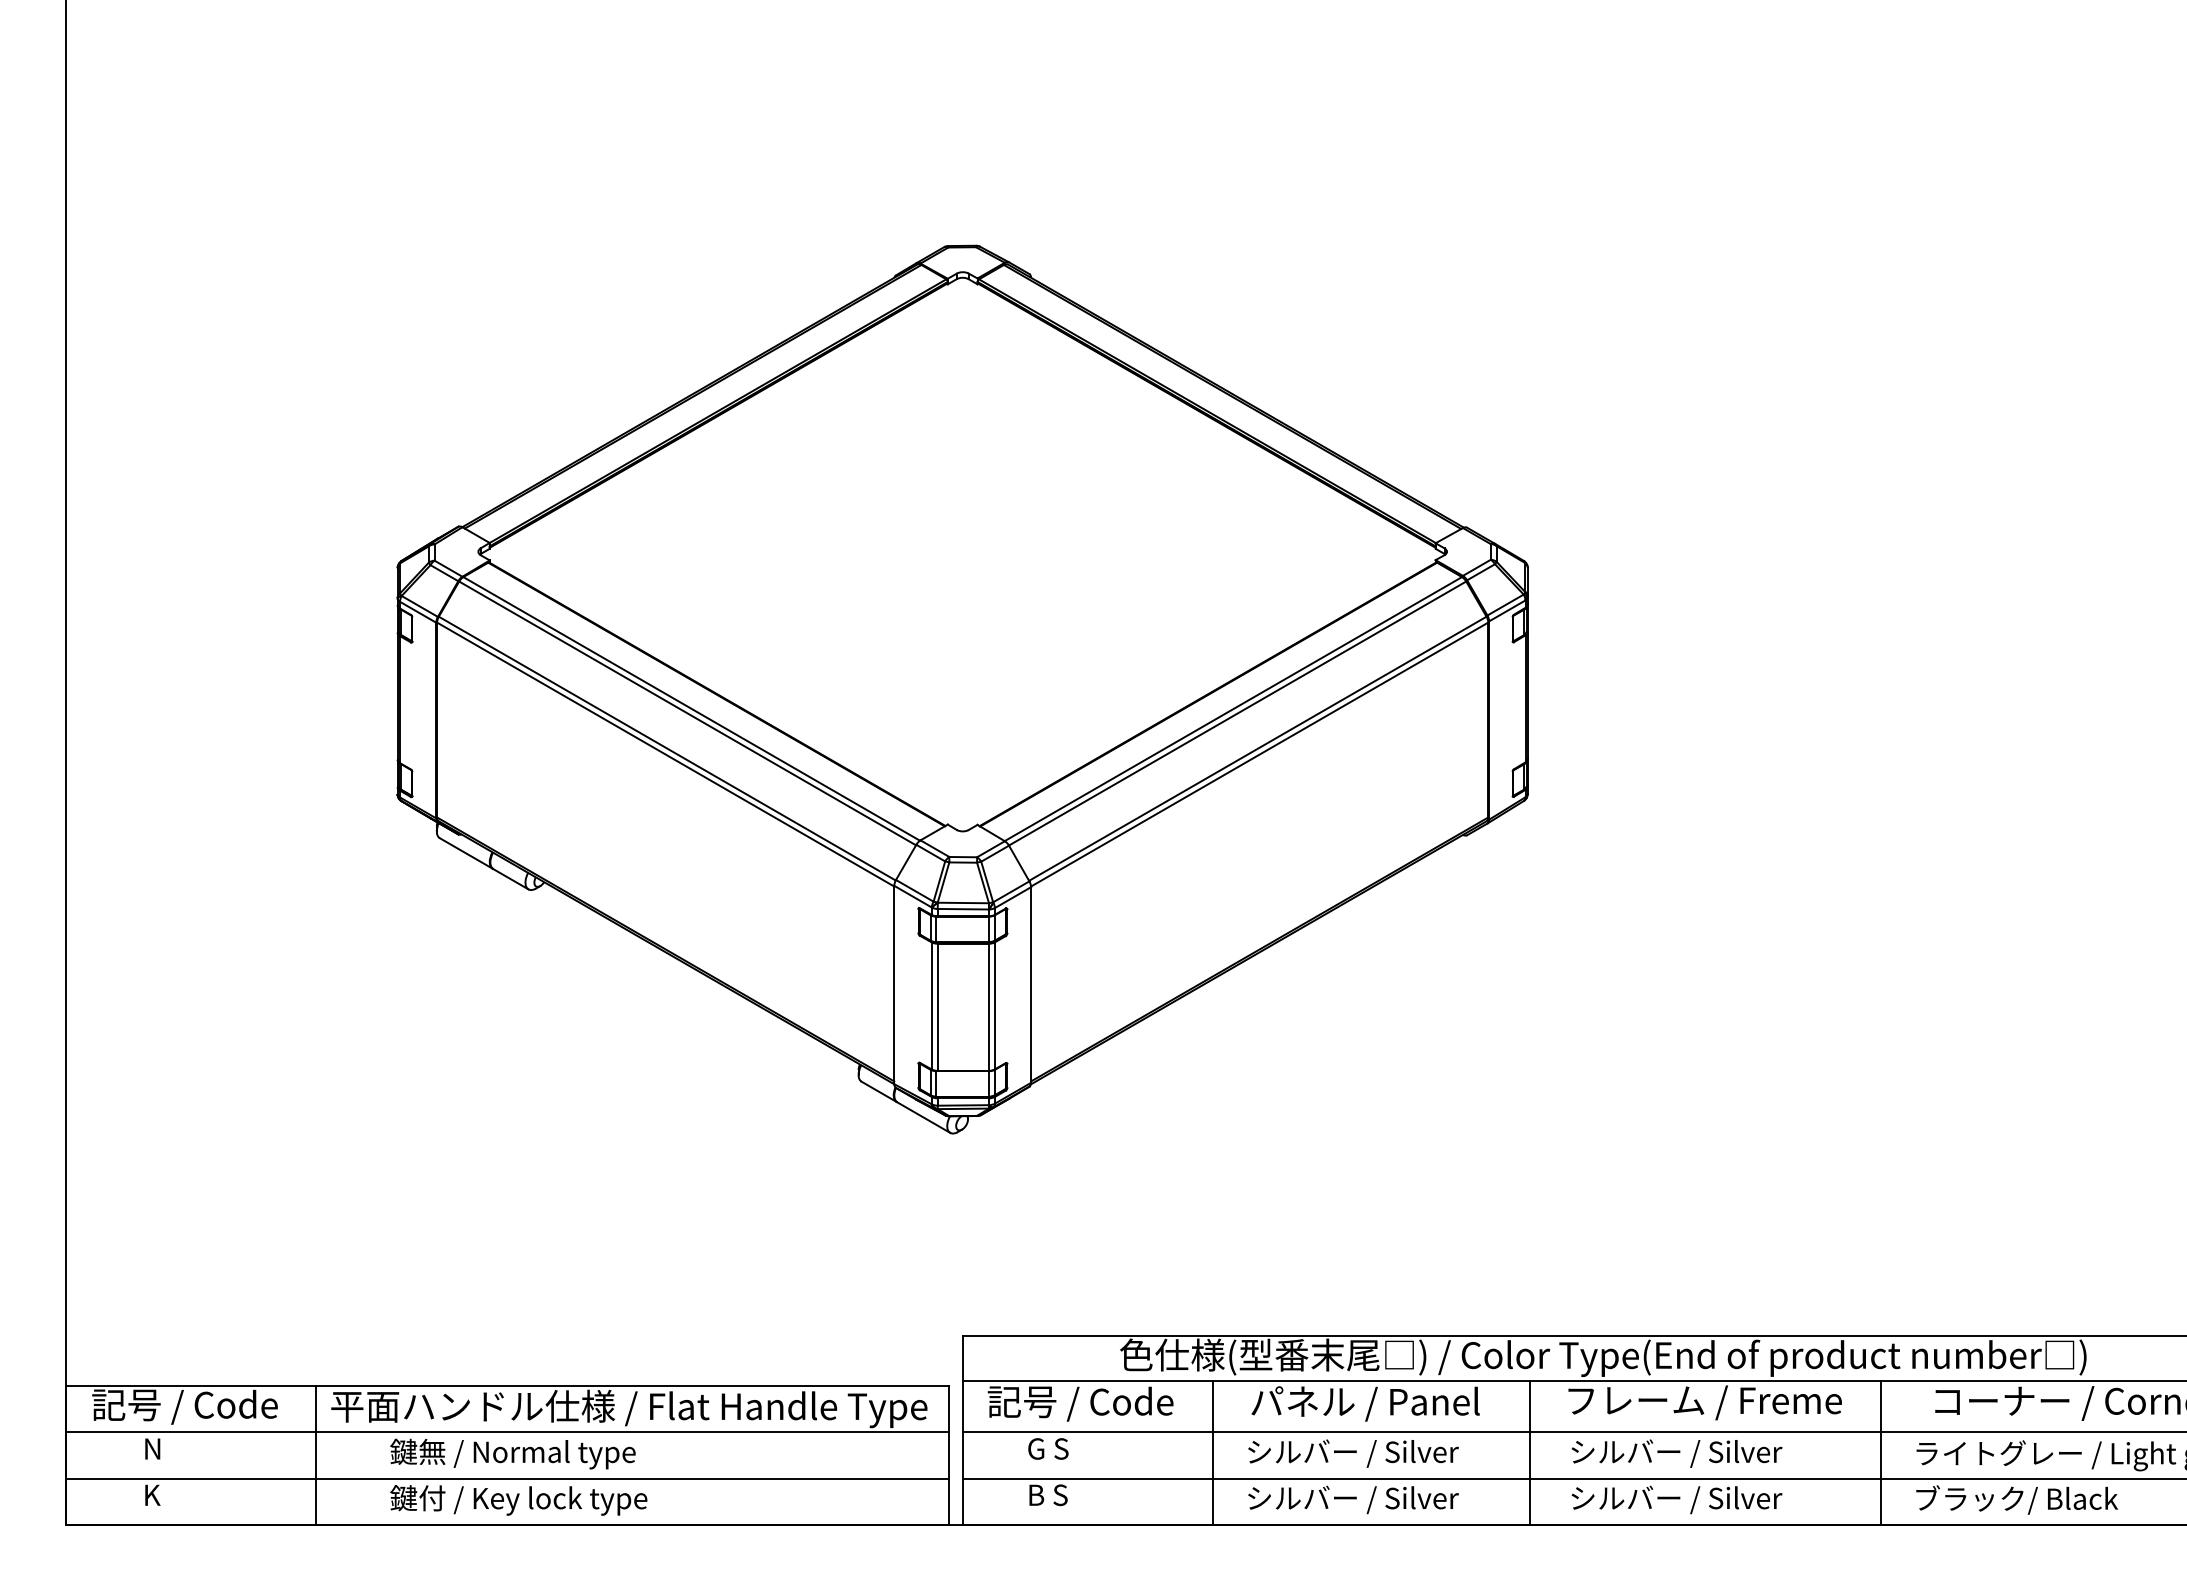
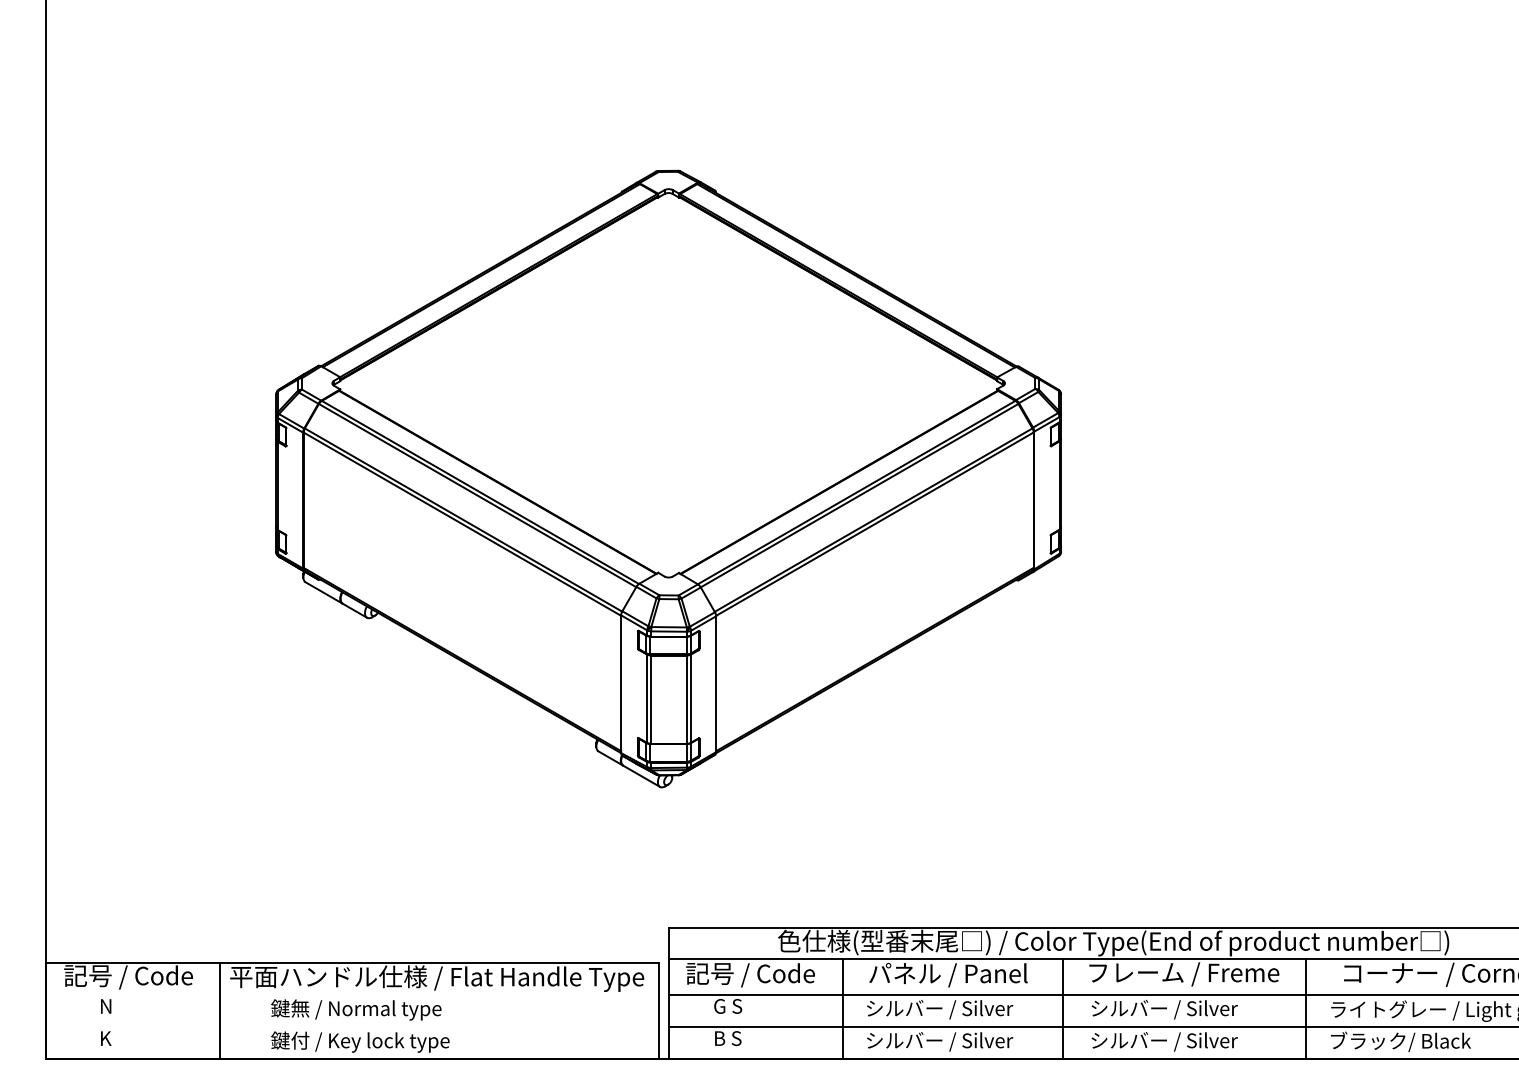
line: (507, 1431) -> (352, 994), removed
line: (507, 1477) -> (352, 1026), removed

